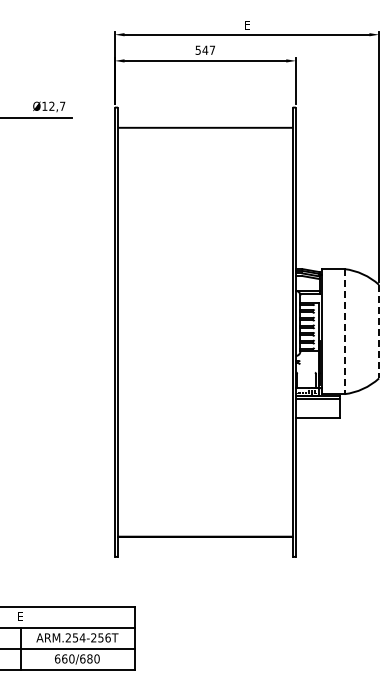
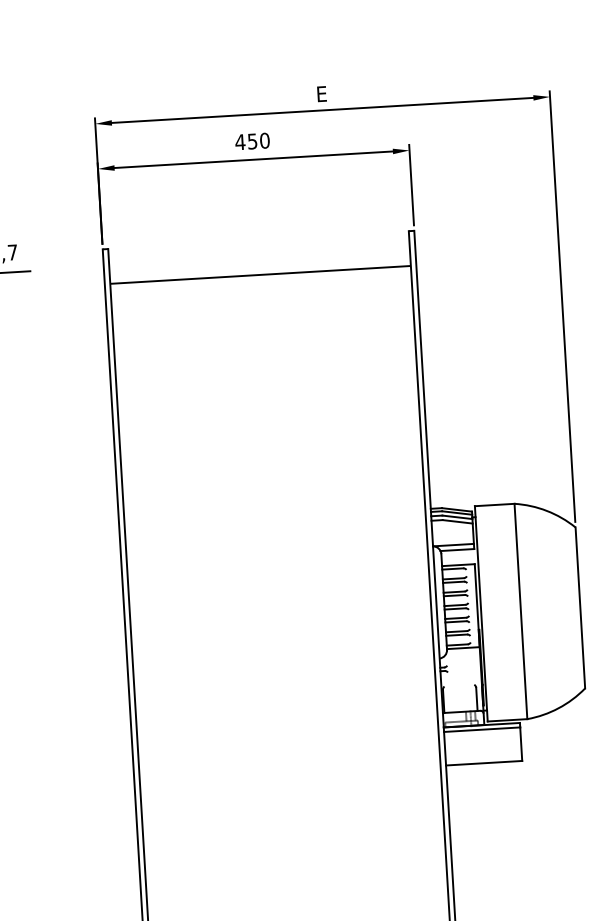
text: (205, 49) -> (252, 140), 547 -> 450
line: (344, 331) -> (520, 611), dashed -> solid
line: (379, 331) -> (581, 607), dashed -> solid

